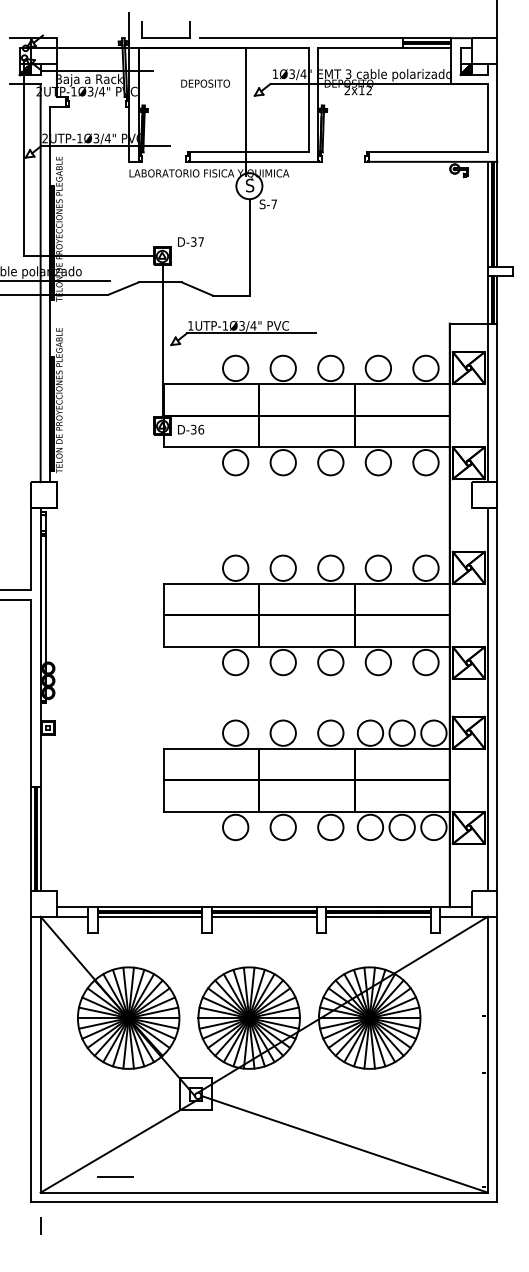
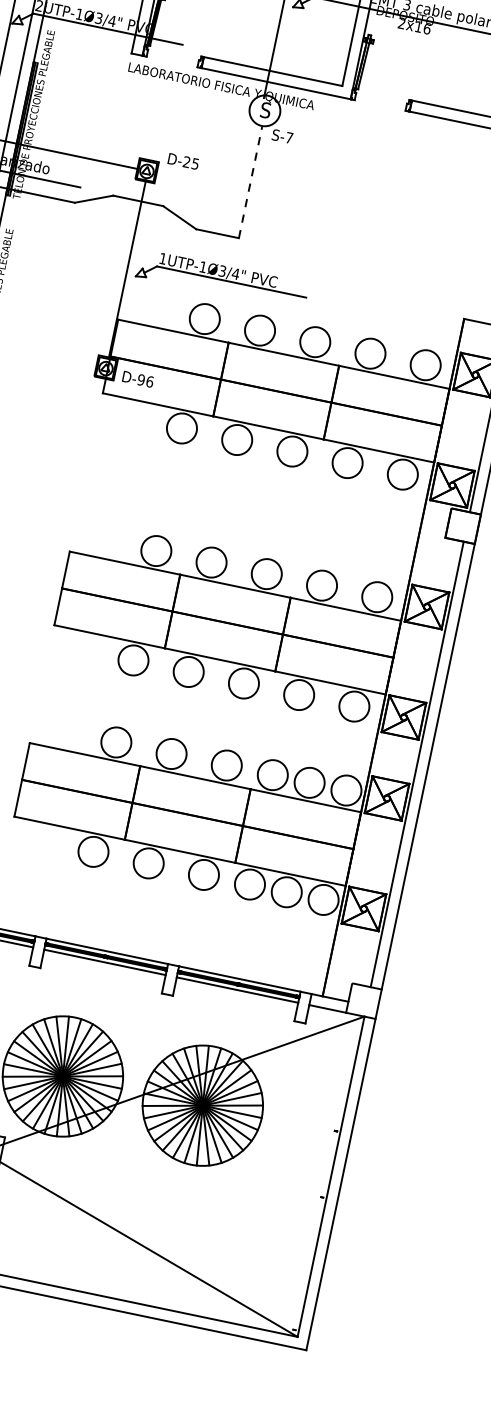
text: (369, 90) -> (427, 28), 2x12 -> 2x16
text: (197, 241) -> (191, 162), D-37 -> D-25
line: (249, 247) -> (250, 182), solid -> dashed
text: (193, 429) -> (141, 379), D-36 -> D-96

